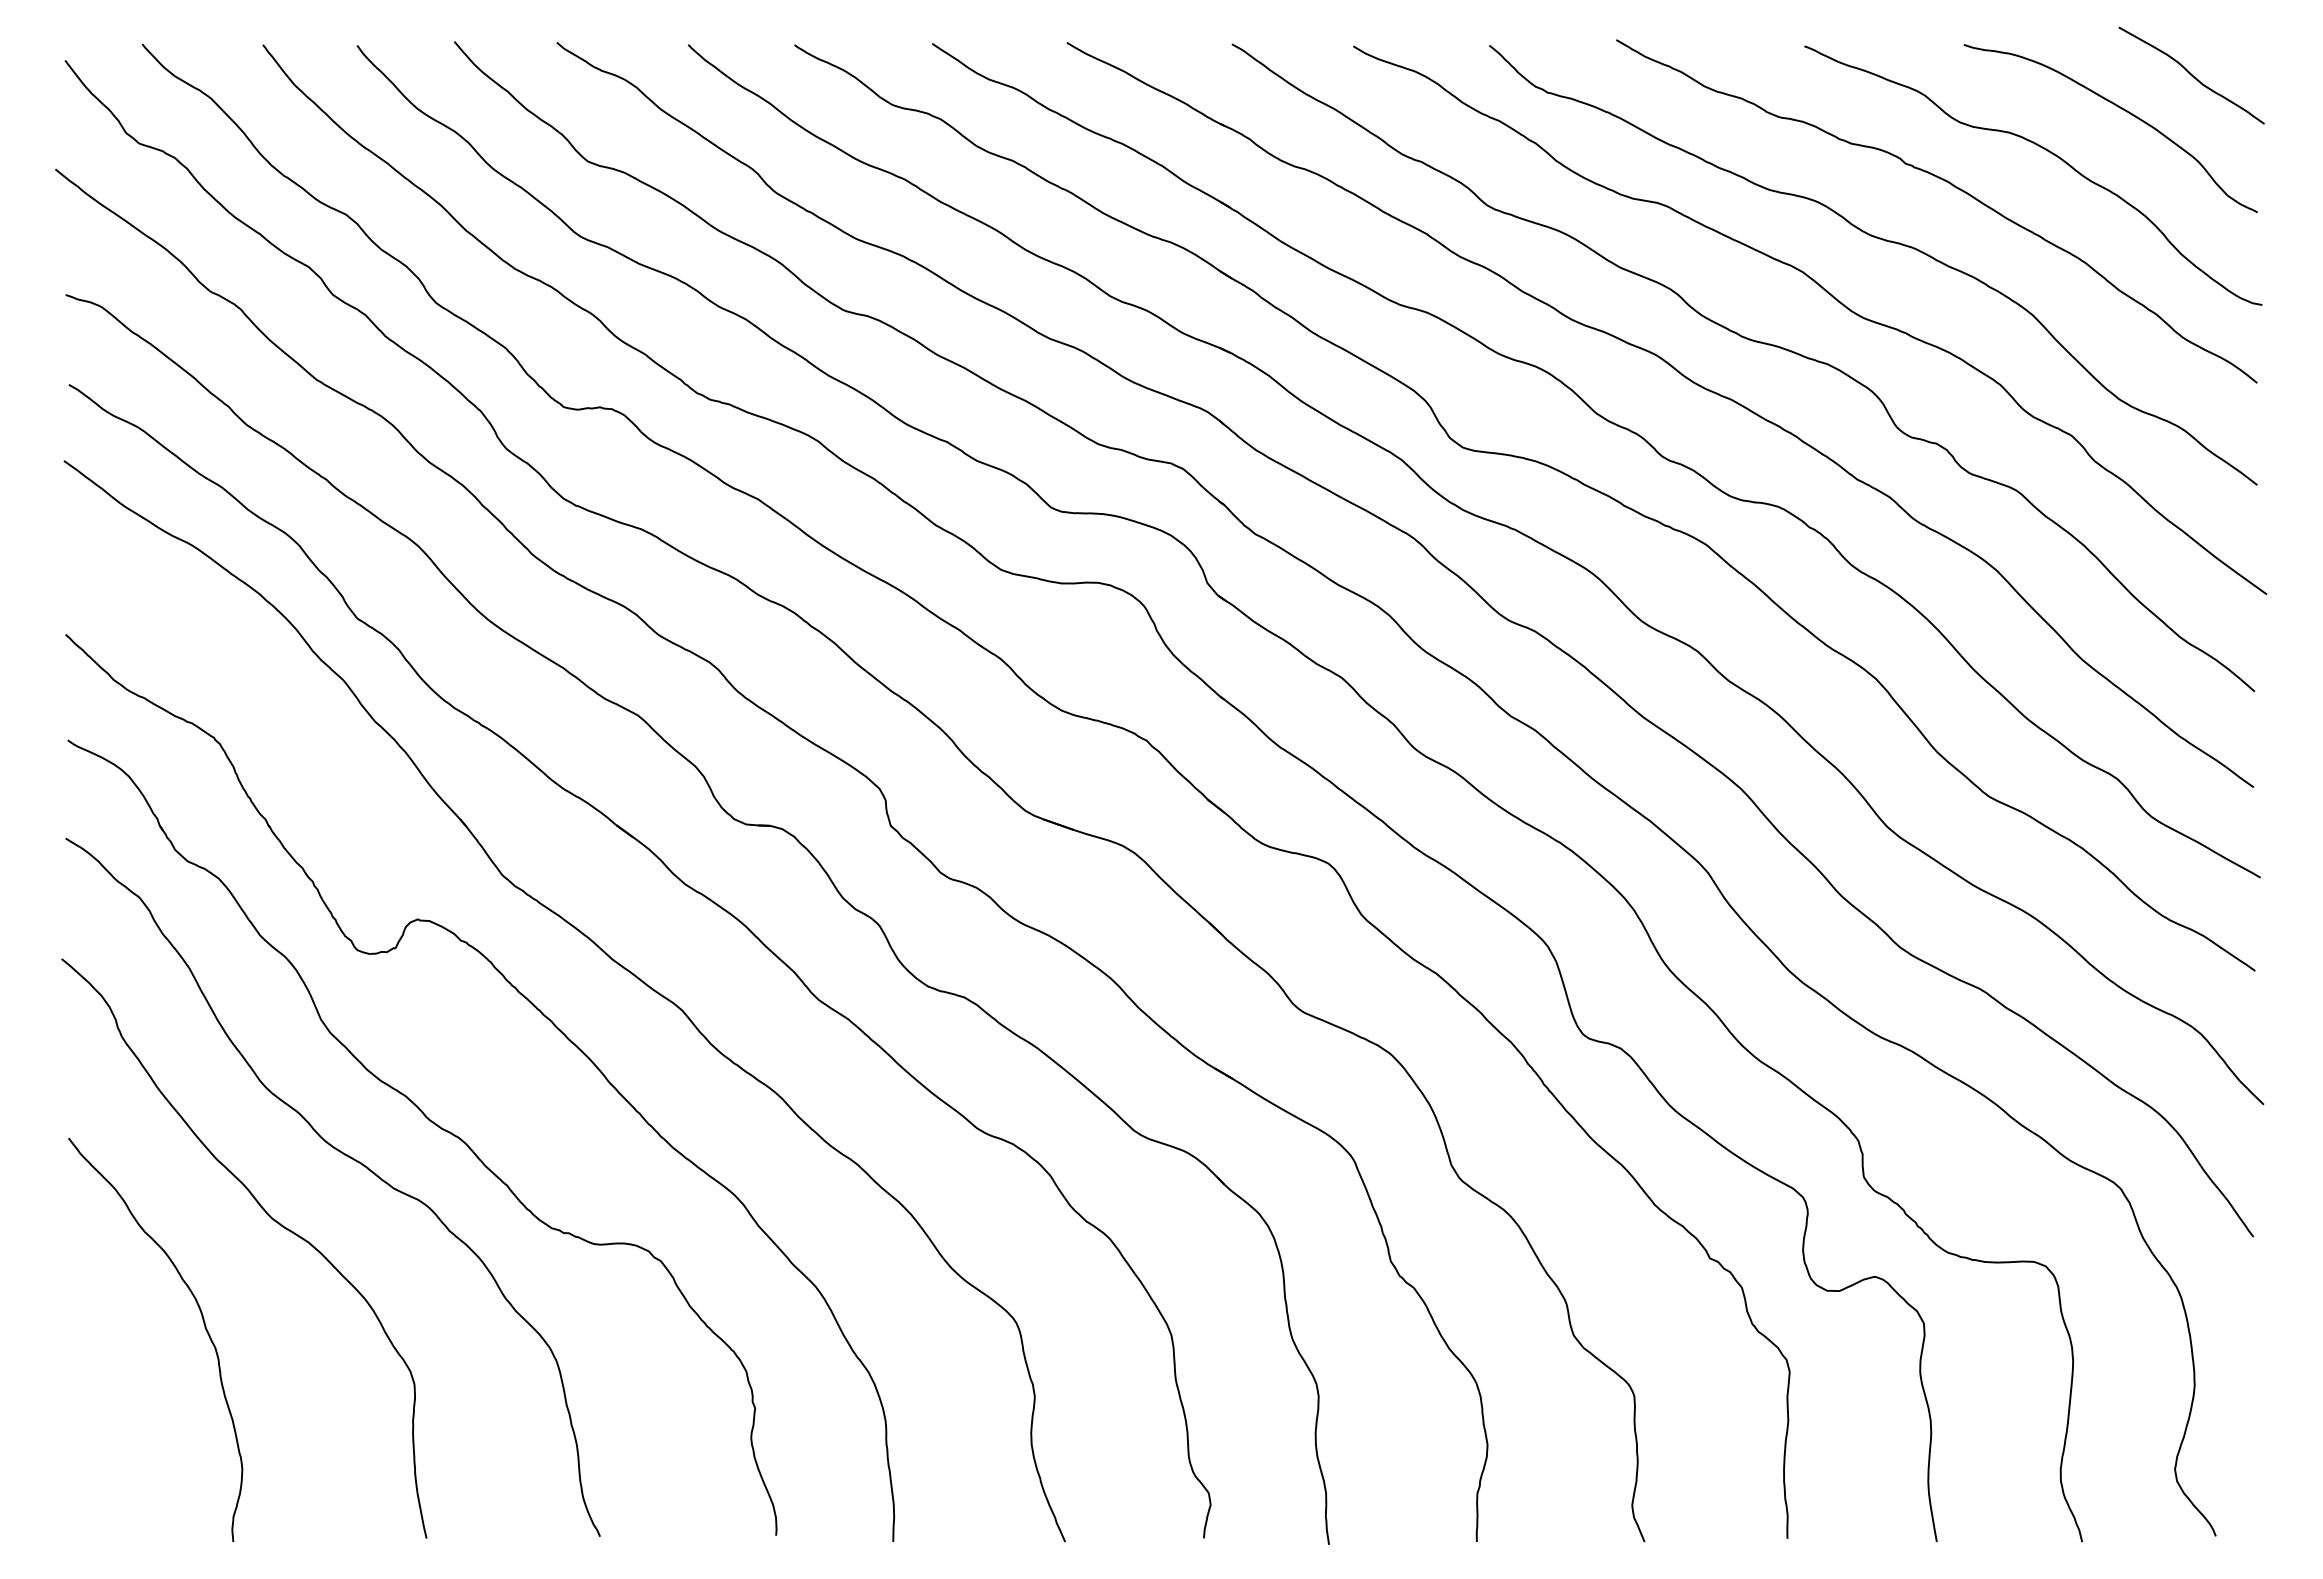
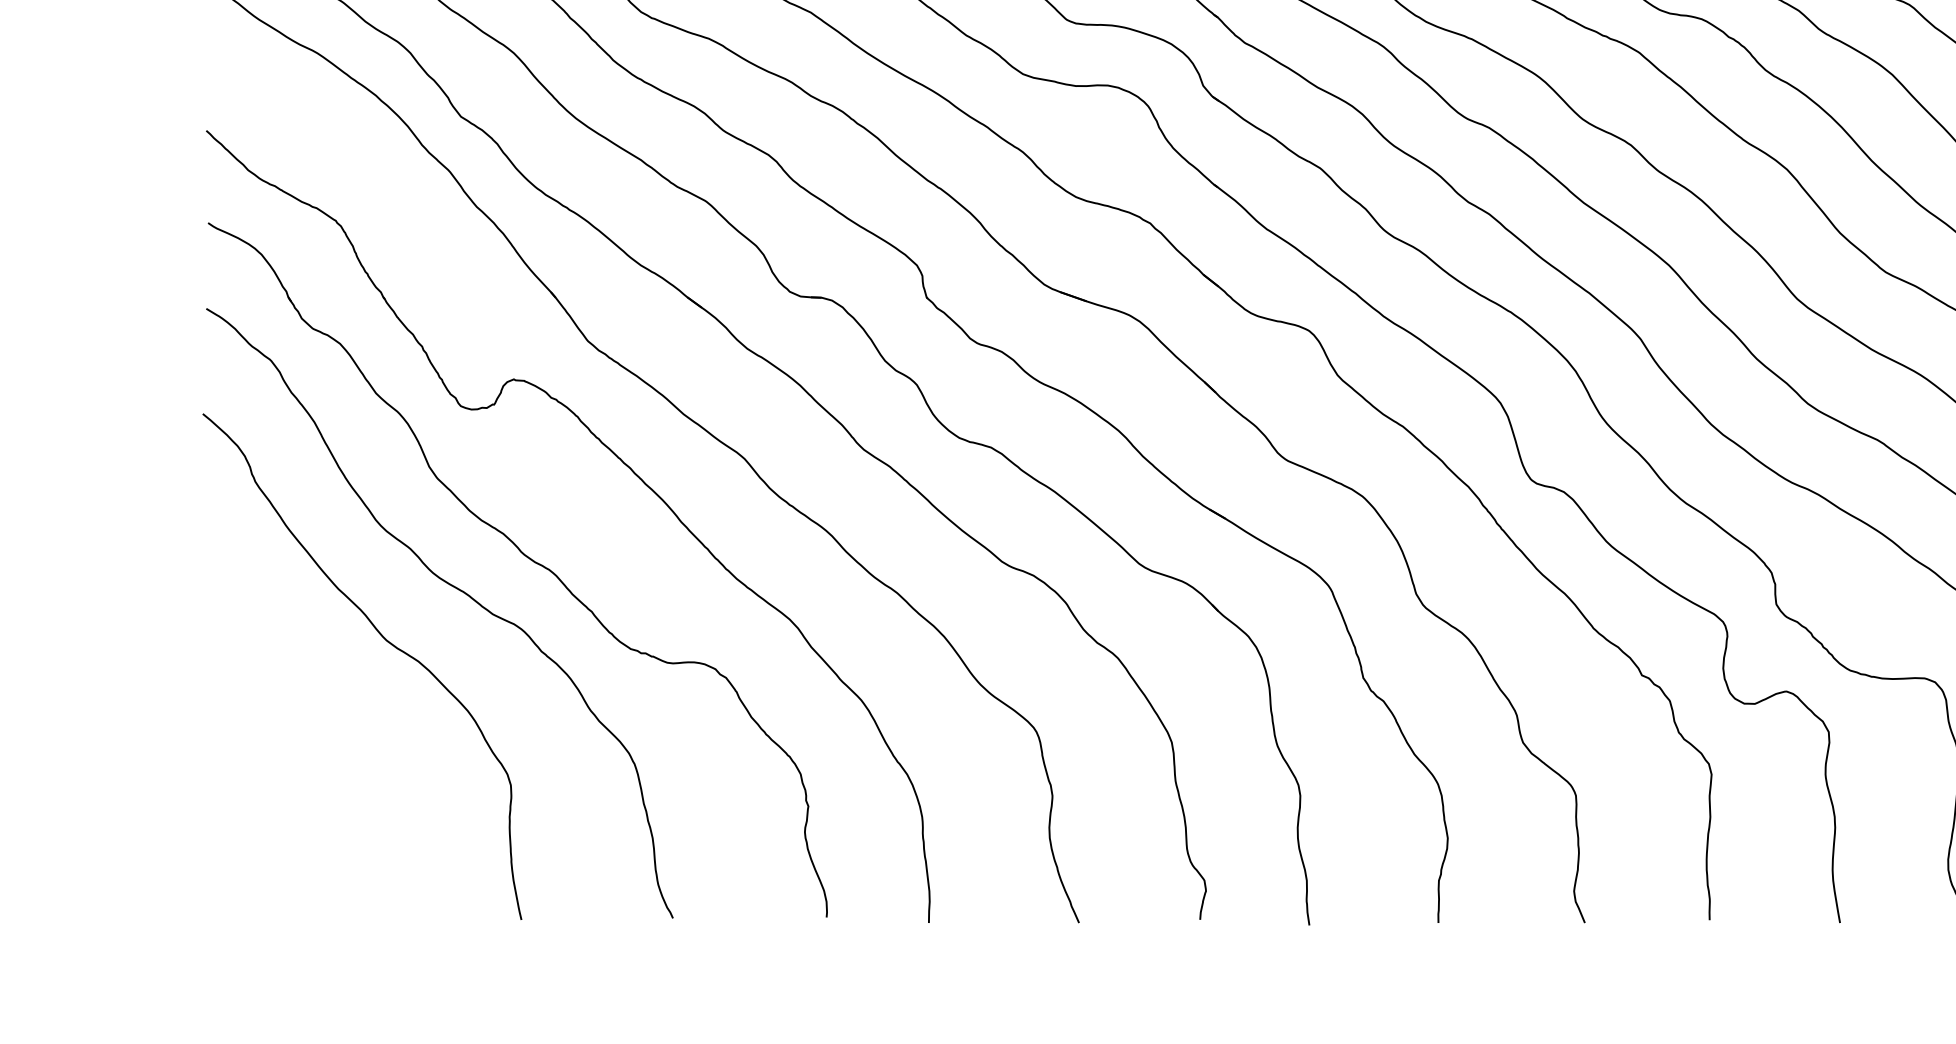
curve: (203, 1324) -> (326, 733), removed

